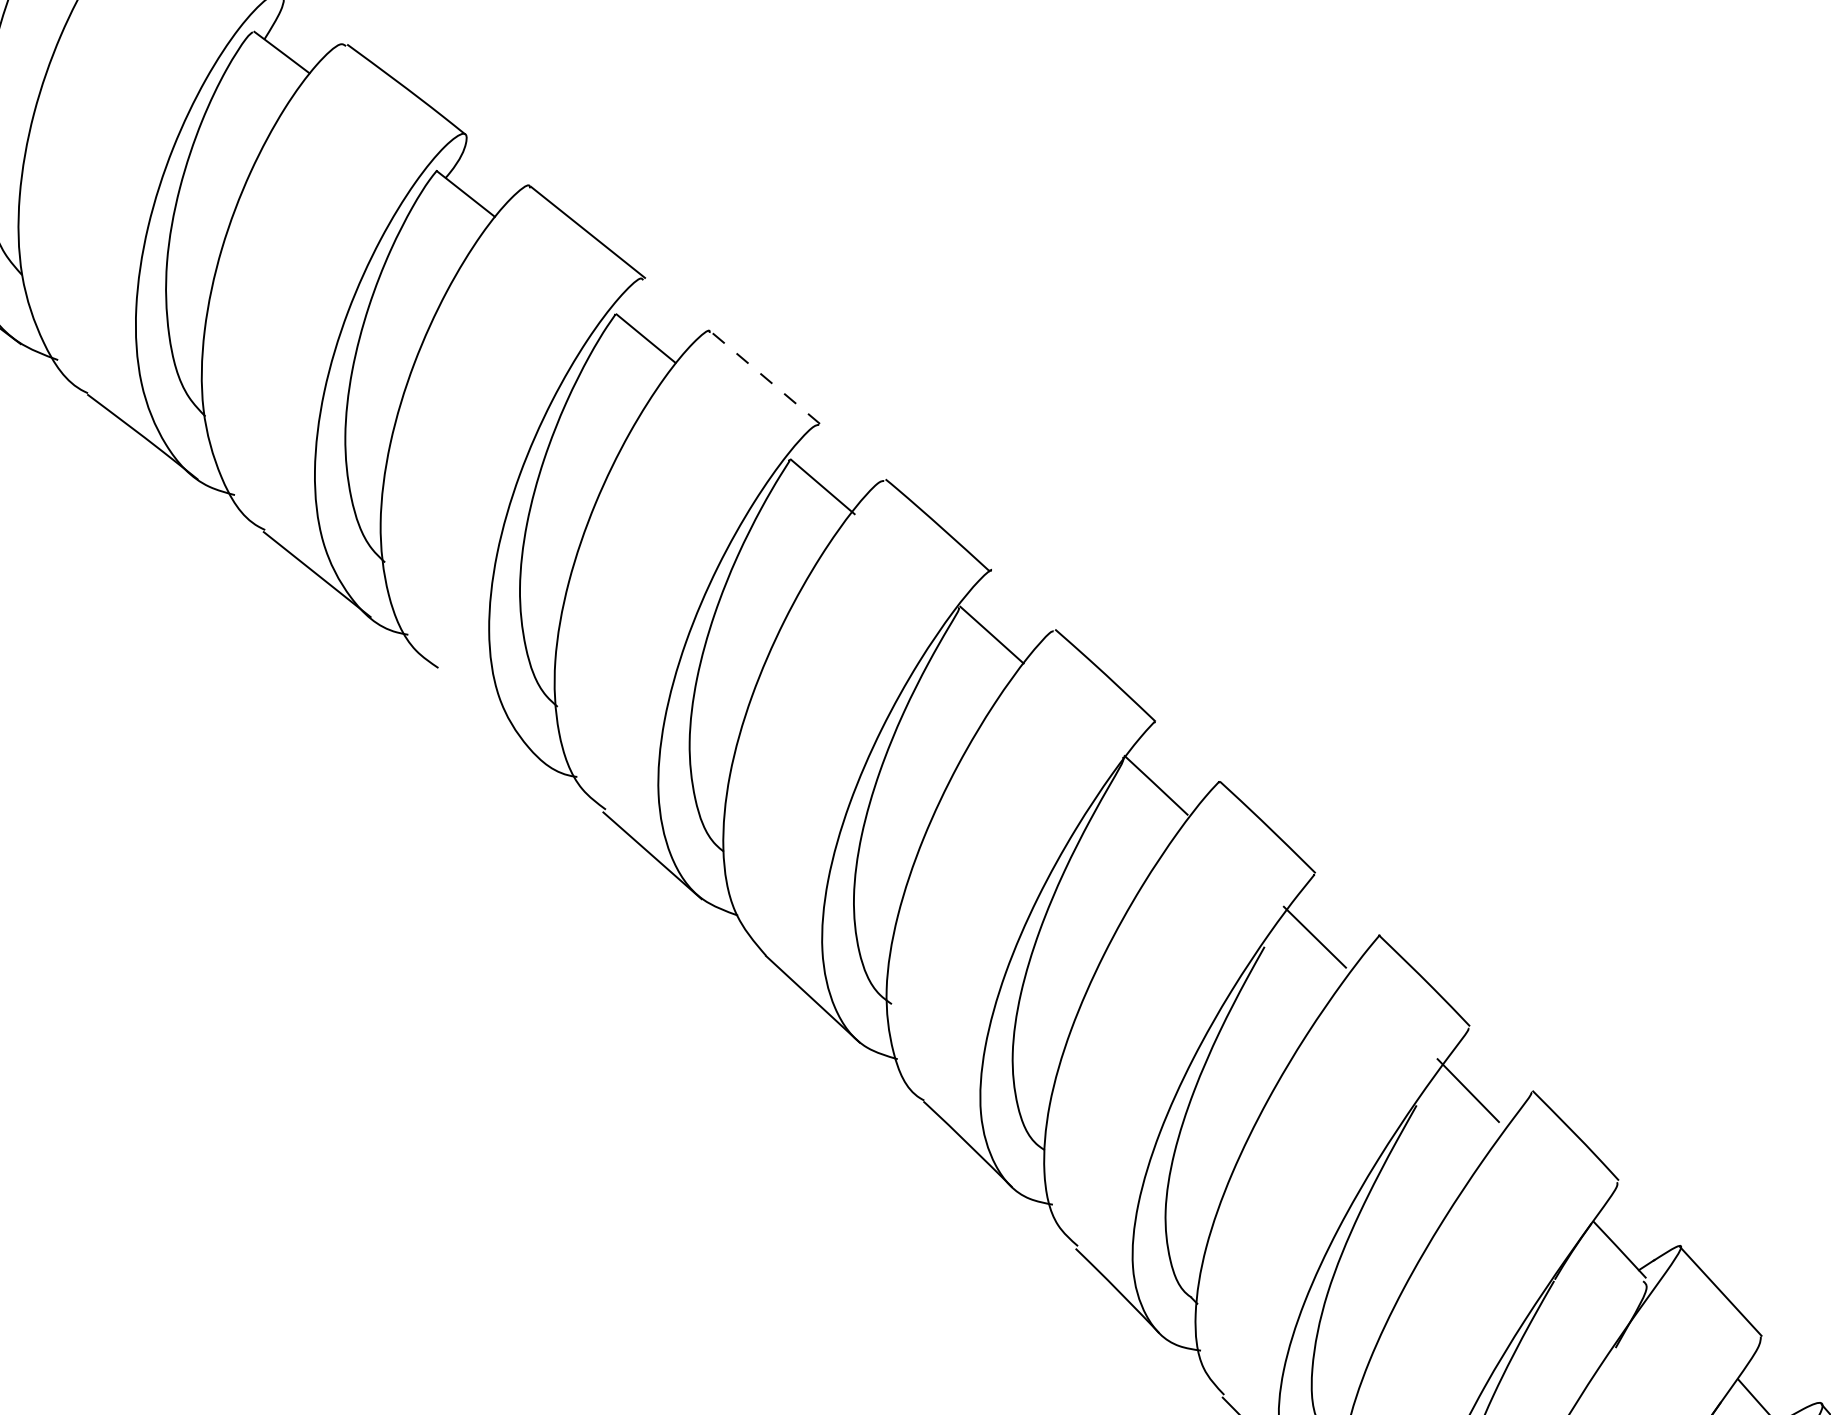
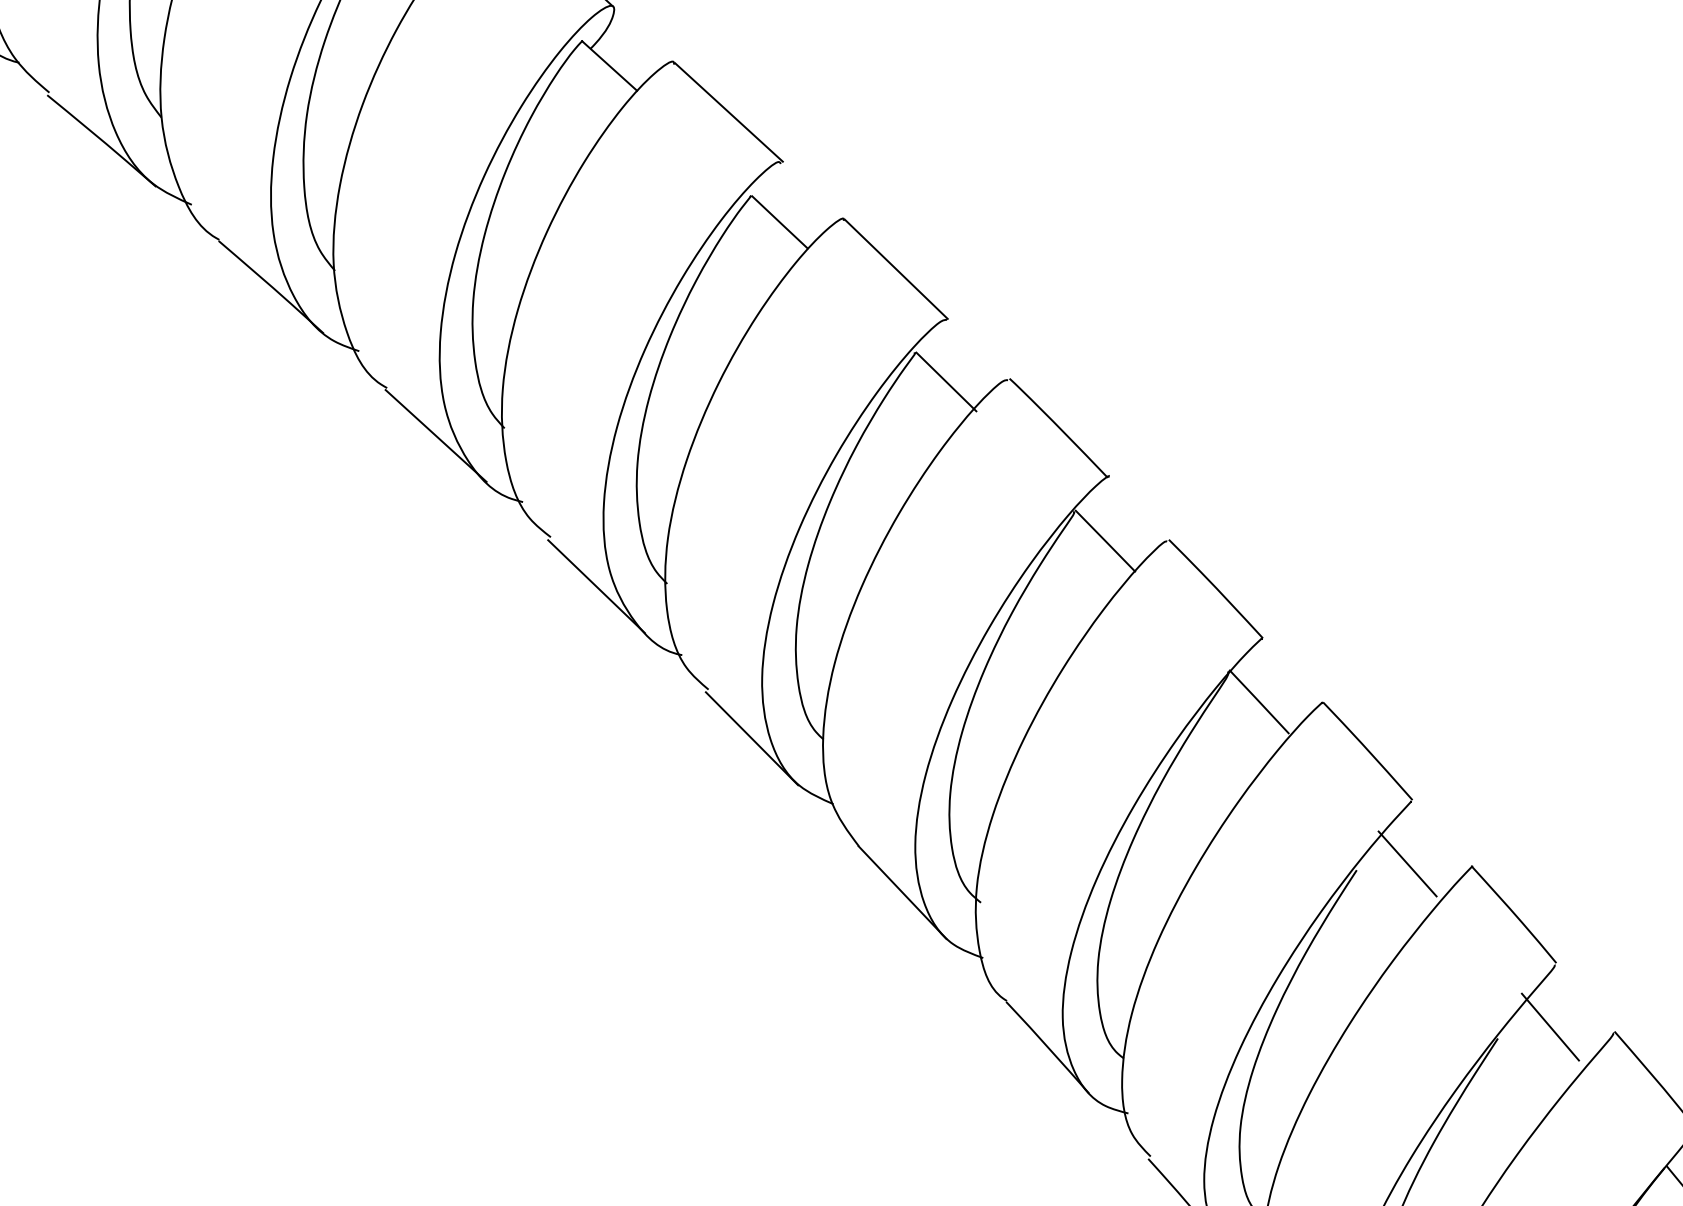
line: (765, 377) -> (896, 269), dashed -> solid
line: (486, 714) -> (595, 586), added

